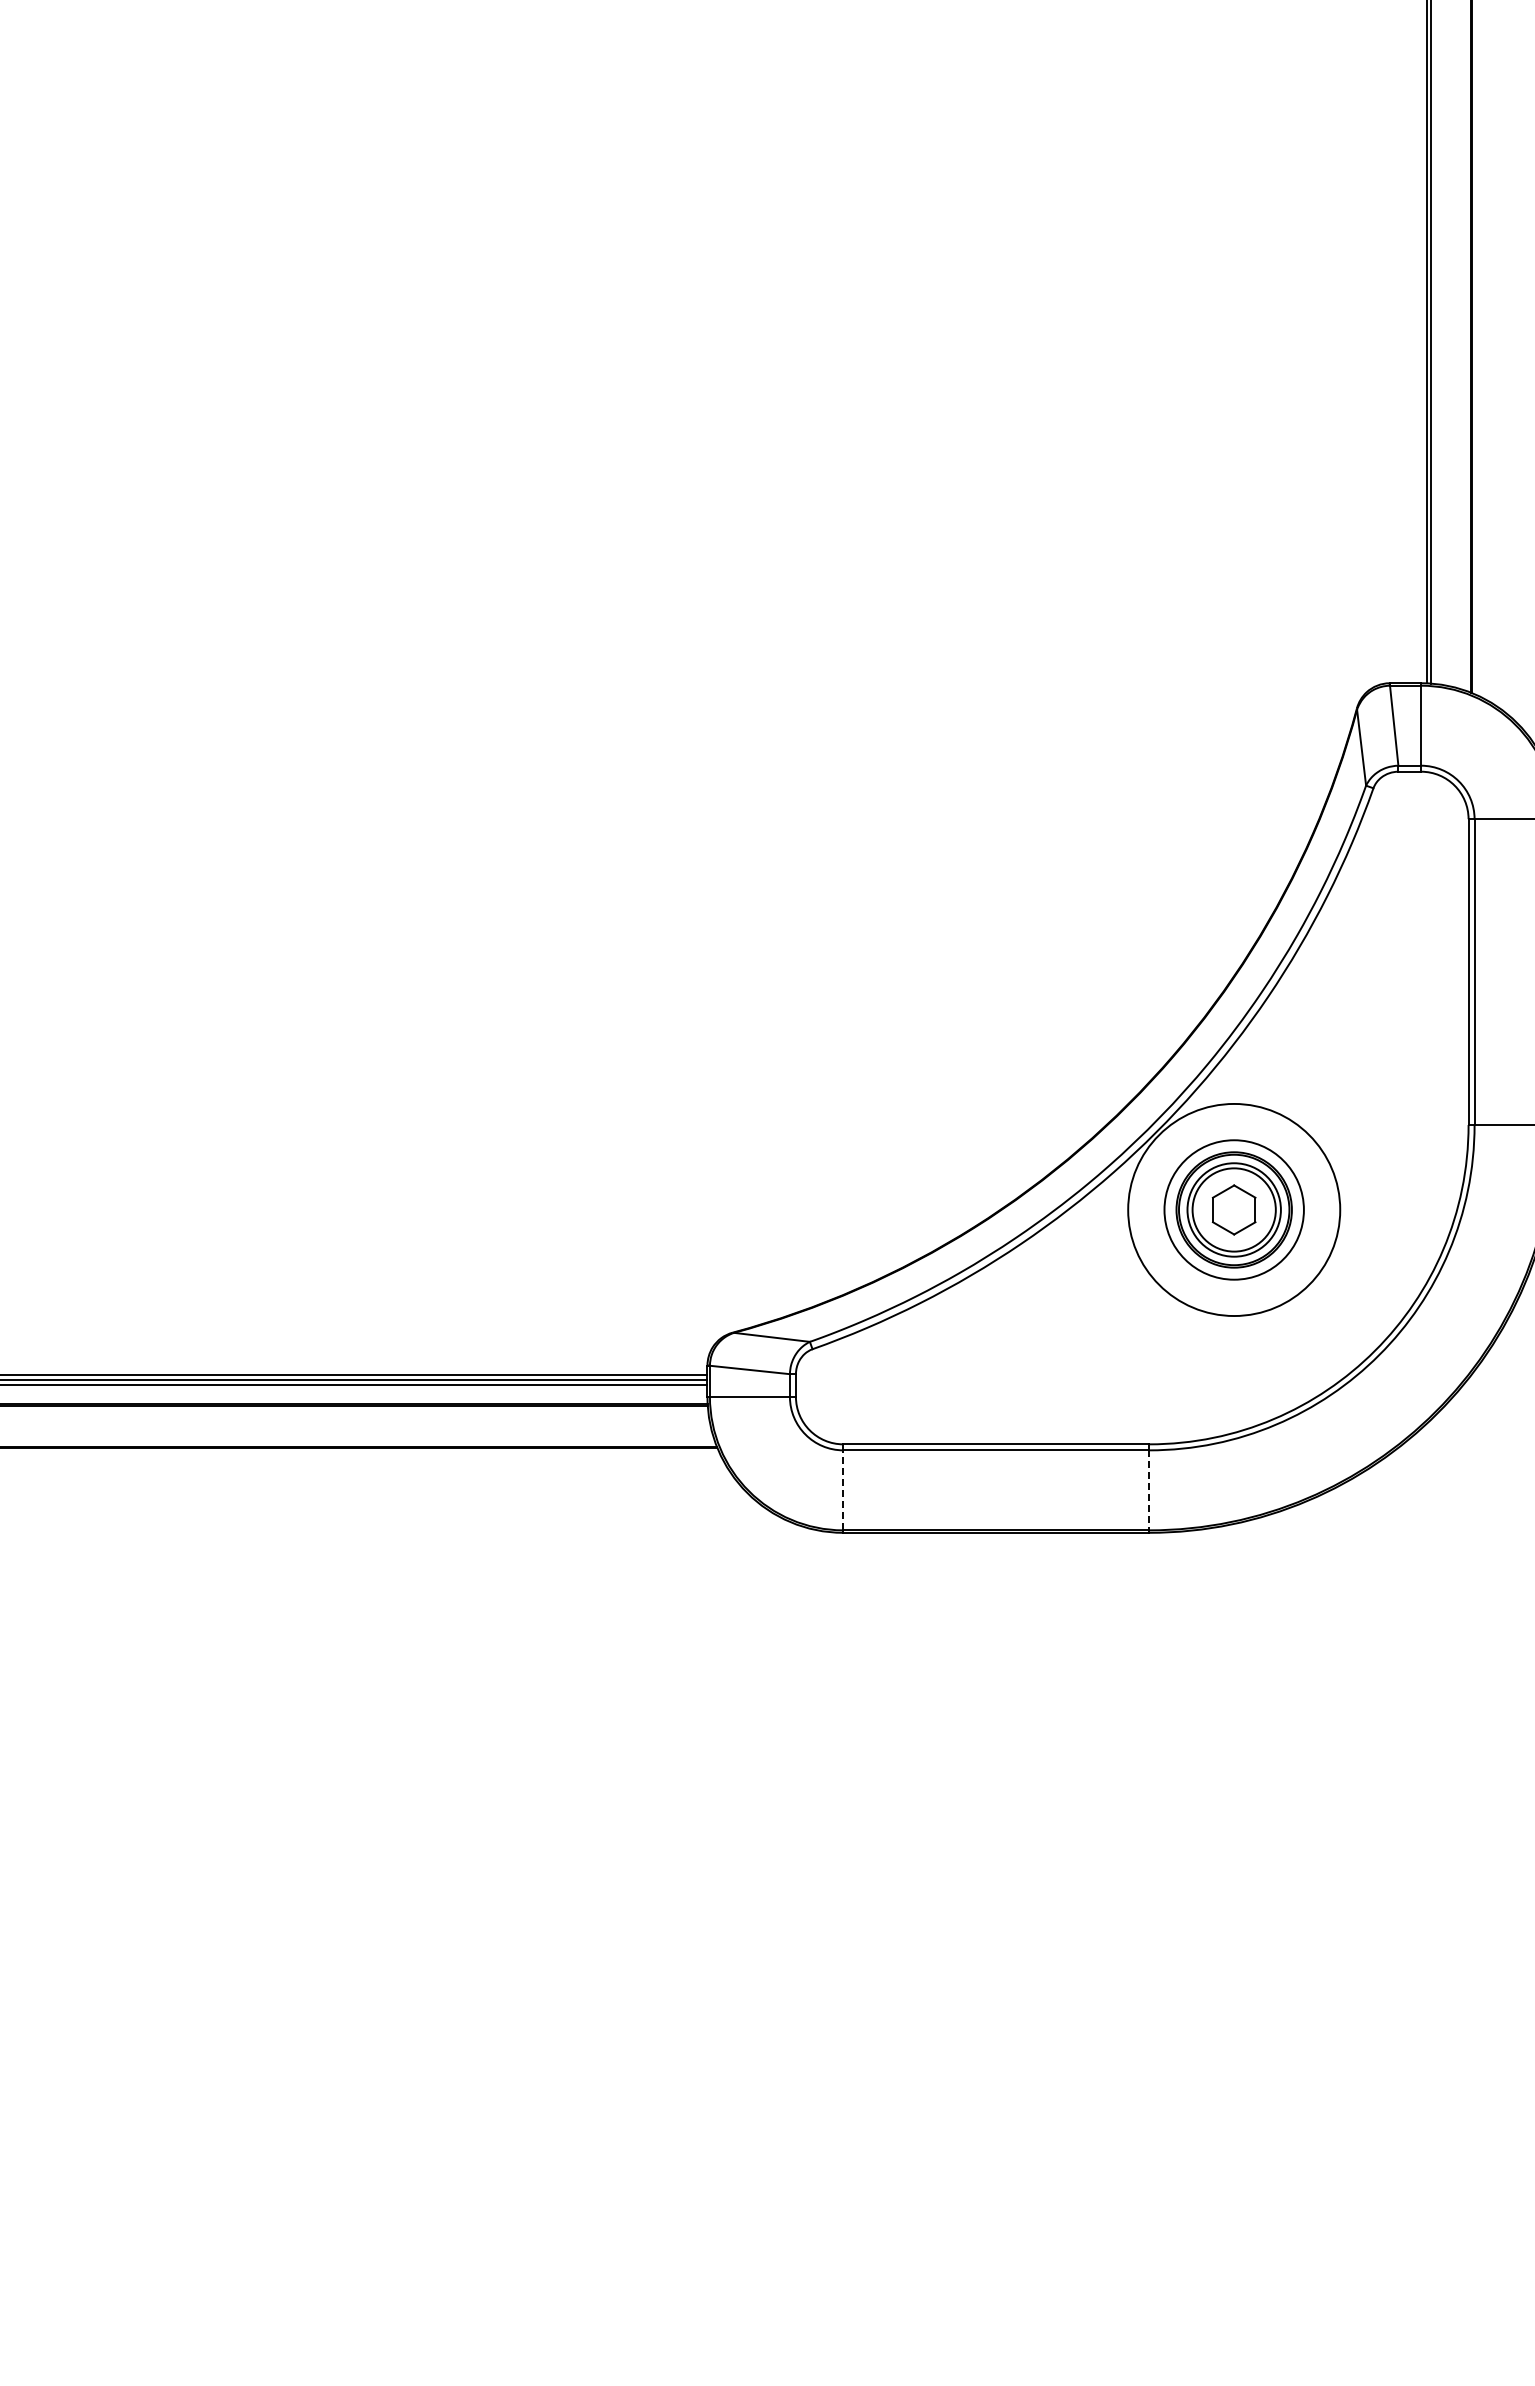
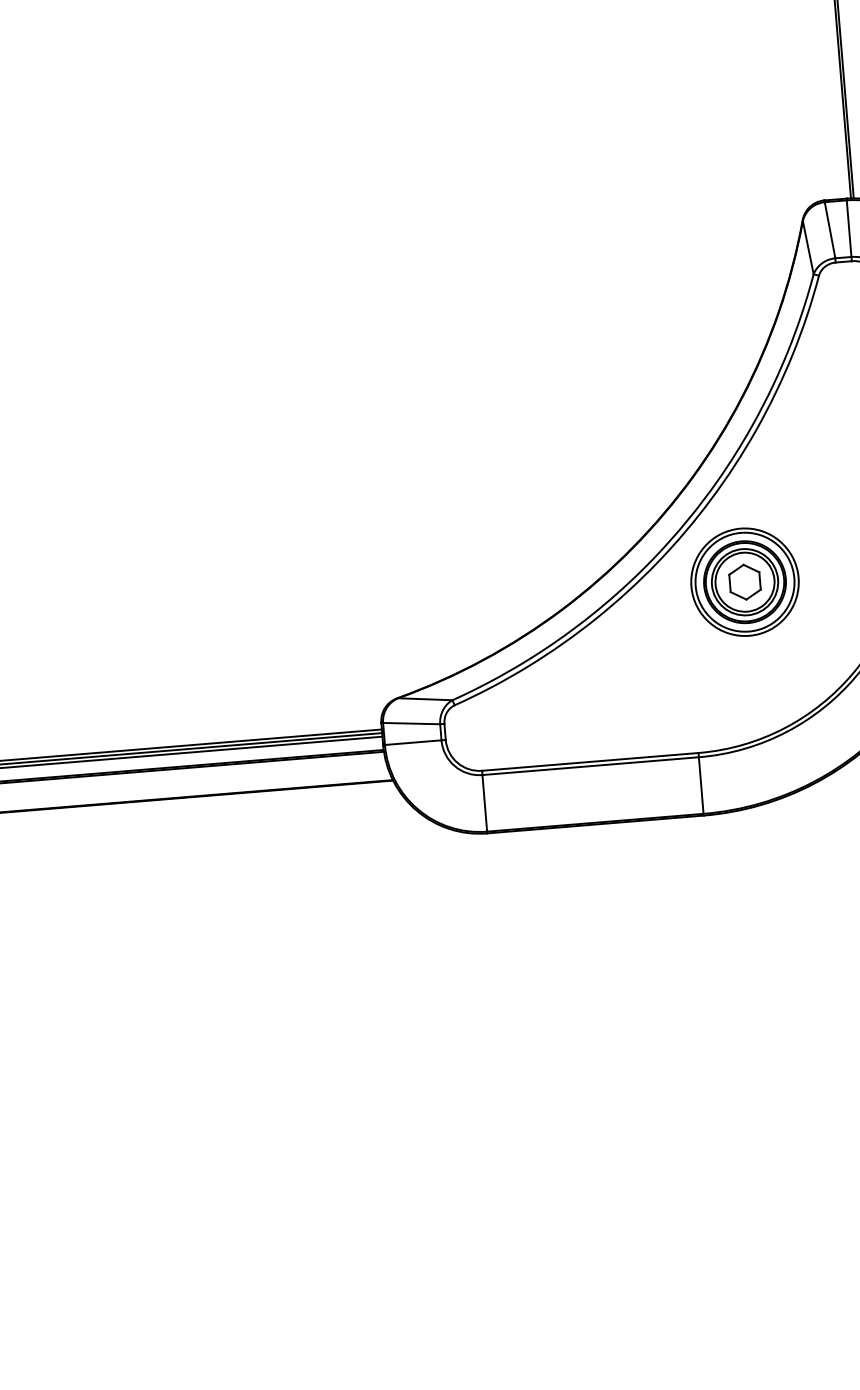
circle: (1233, 1209) -> (744, 581), size x0.71
line: (843, 1490) -> (484, 803), dashed -> solid
line: (1149, 1490) -> (701, 785), dashed -> solid

